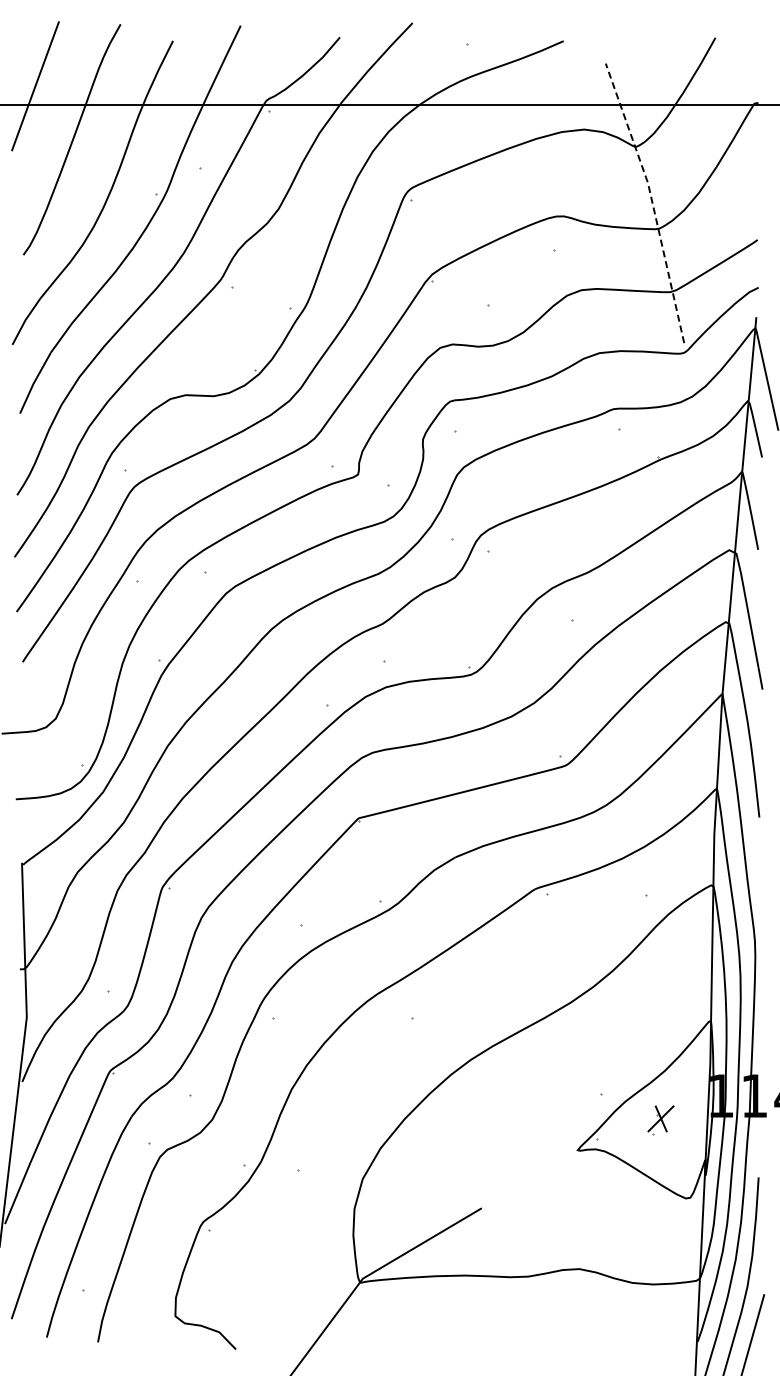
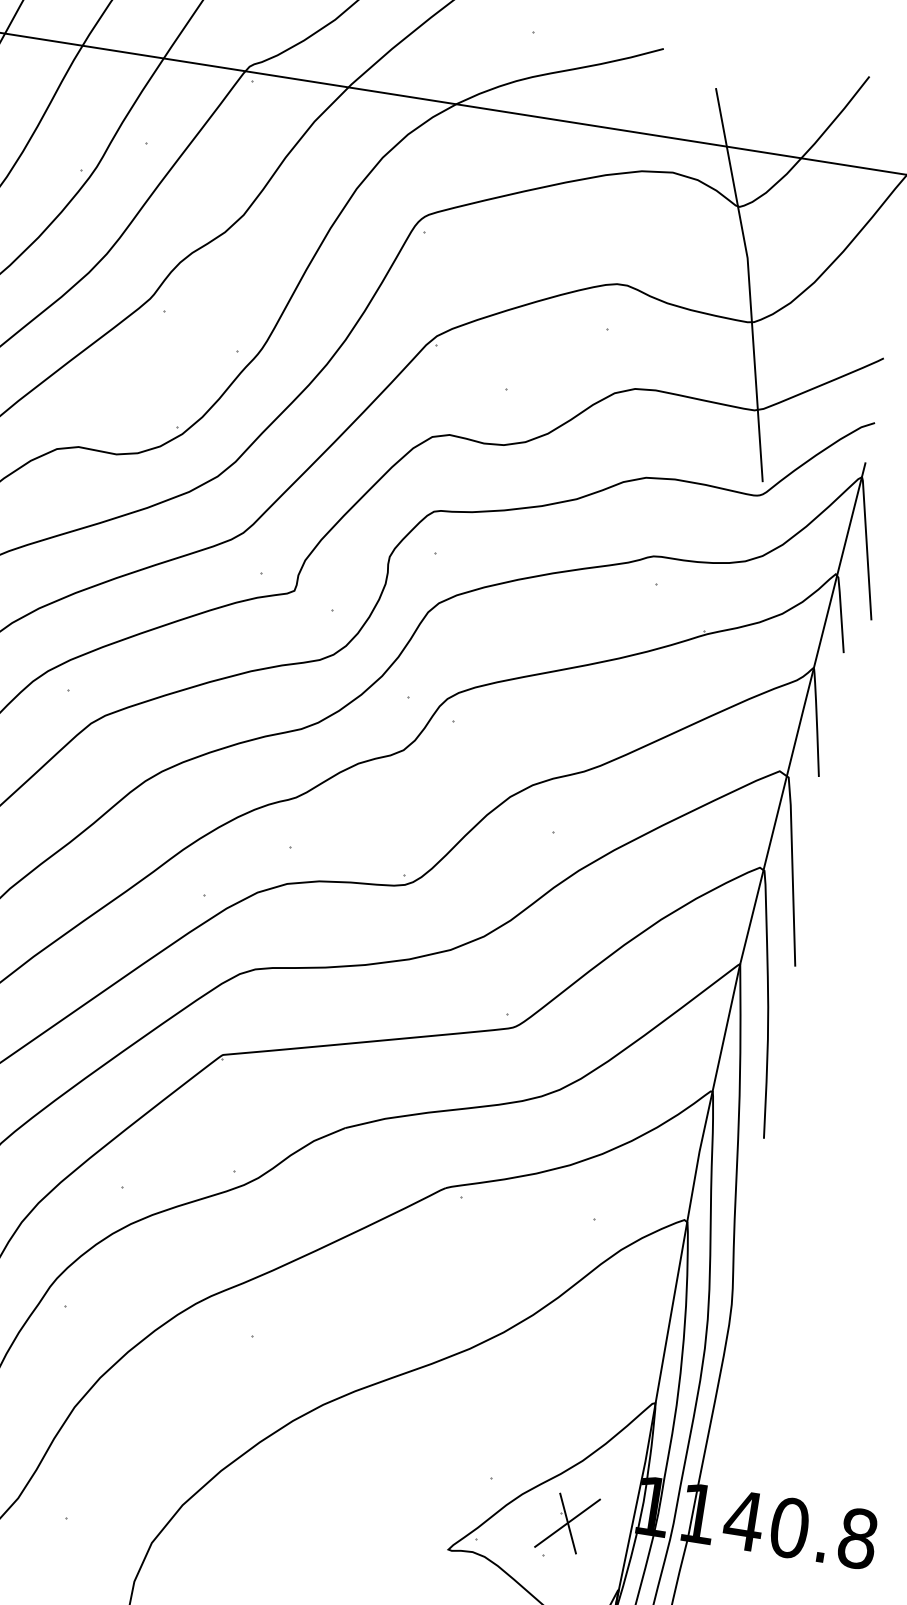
line: (651, 200) -> (748, 282), dashed -> solid
part: (660, 1120) -> (566, 1526), size x1.67

